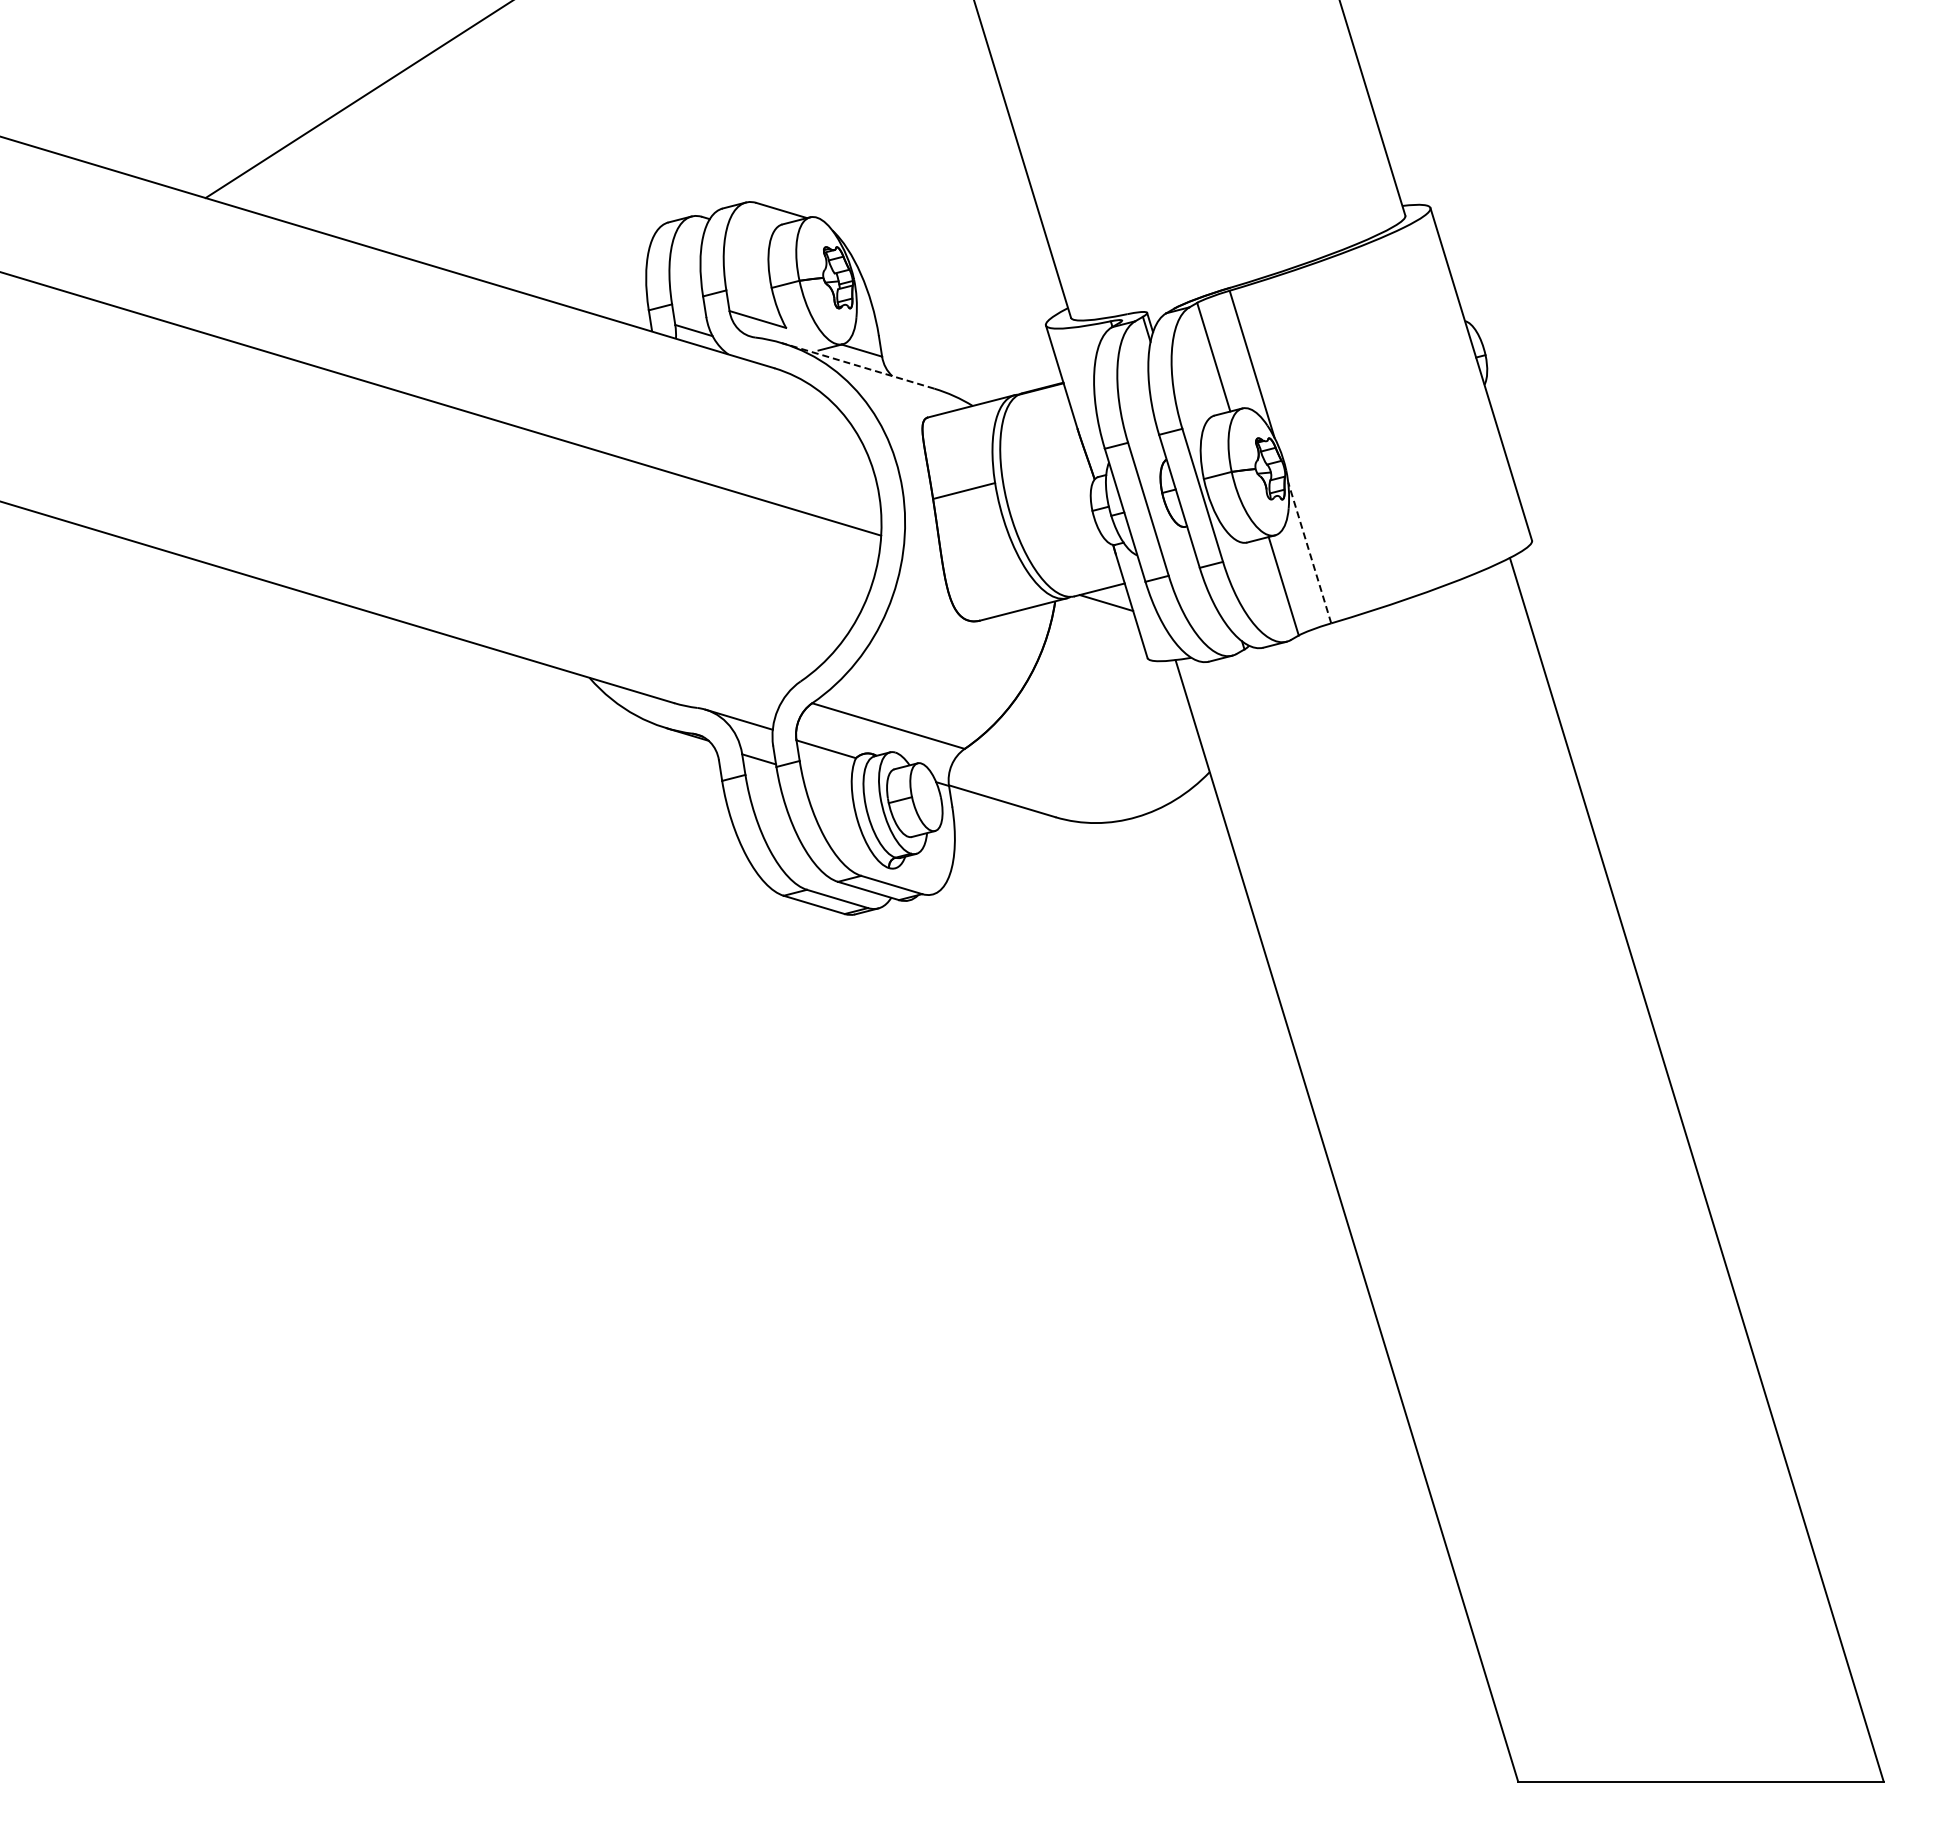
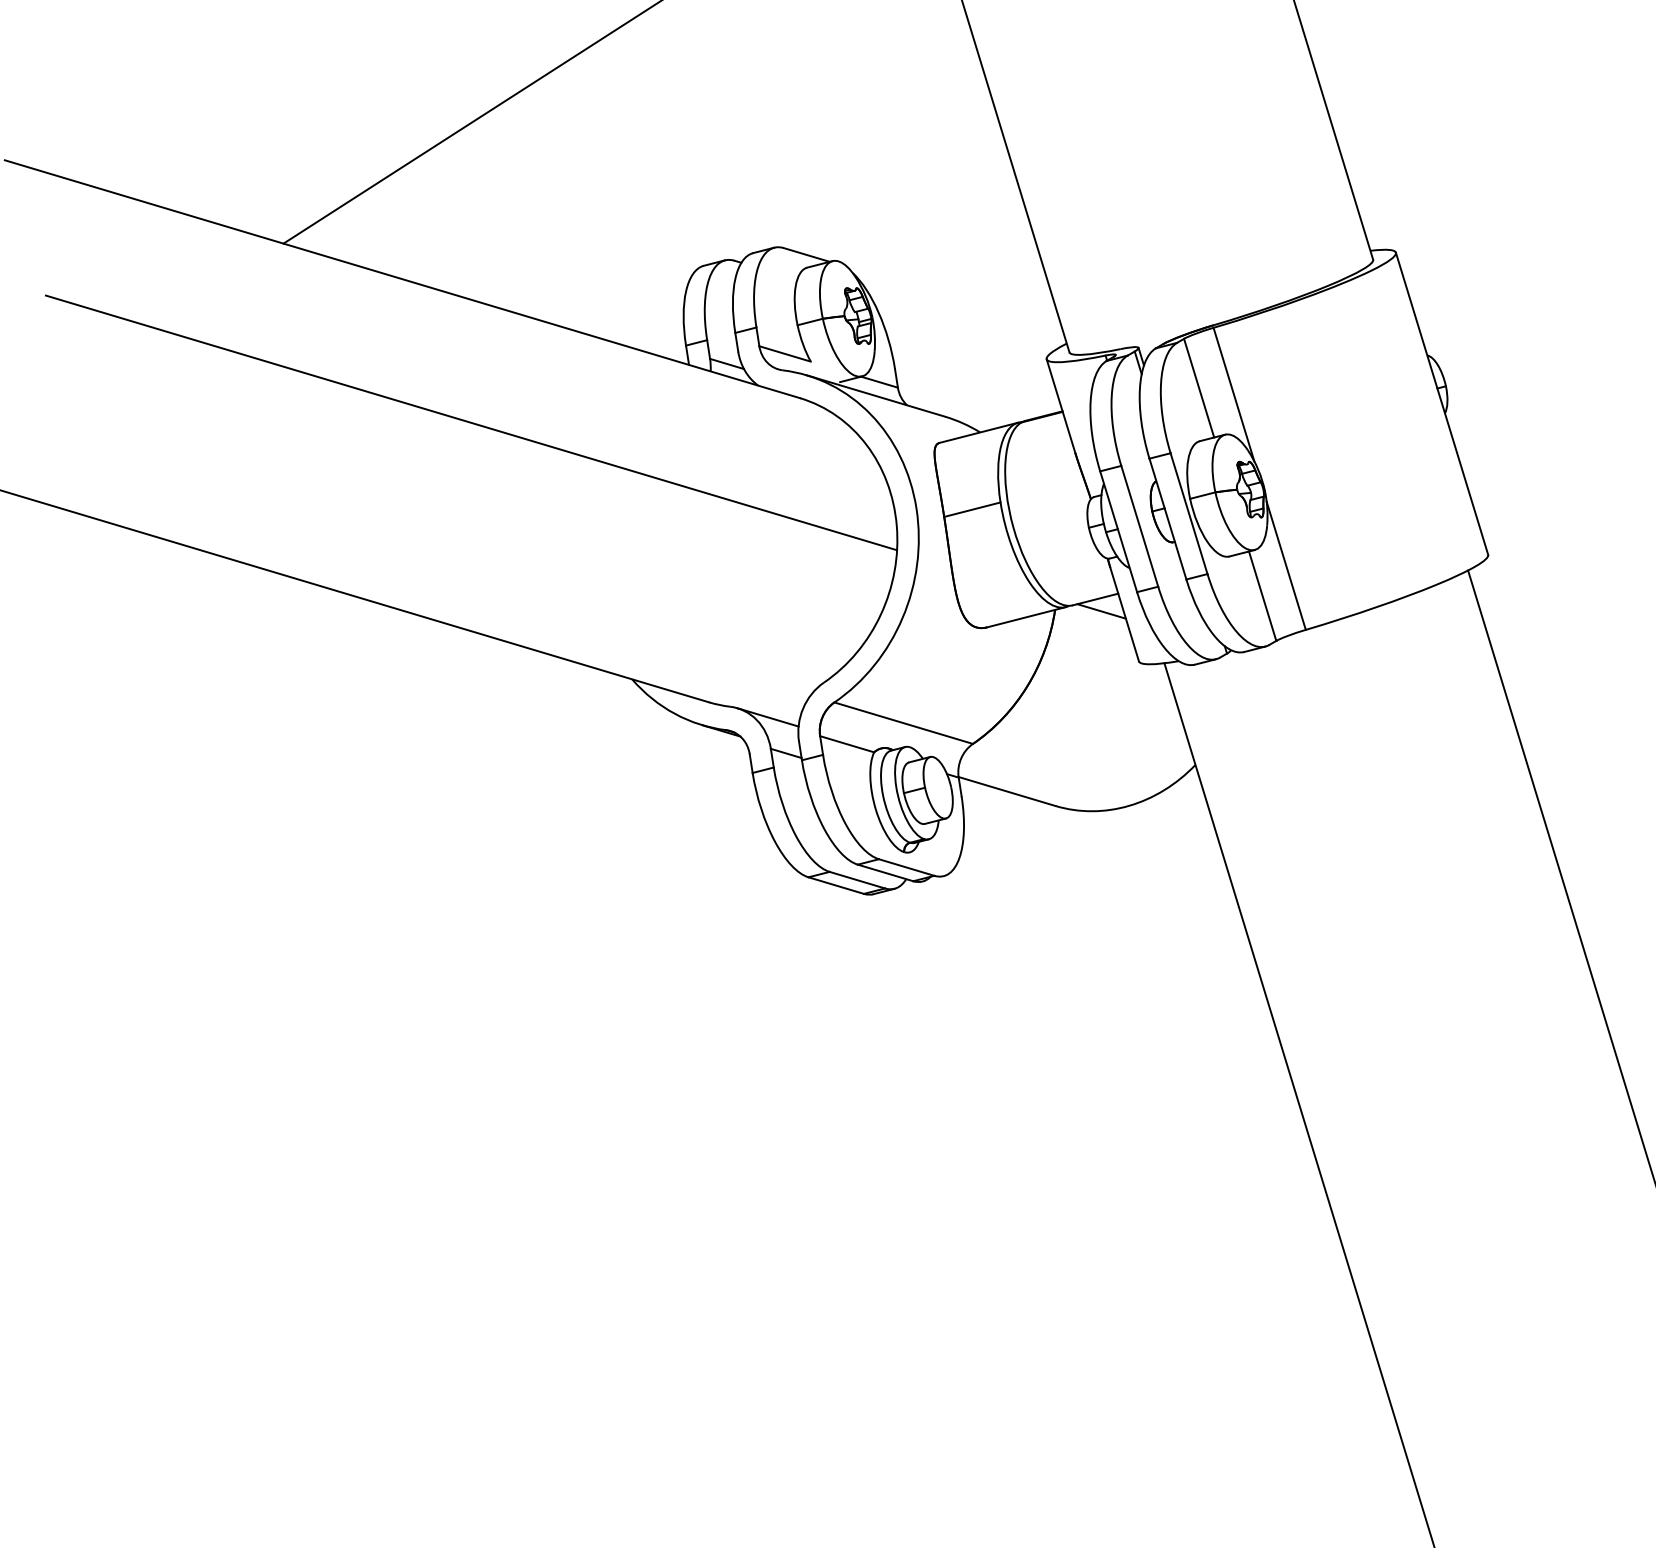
line: (858, 365) -> (876, 395), dashed -> solid
line: (1309, 552) -> (1286, 565), dashed -> solid

